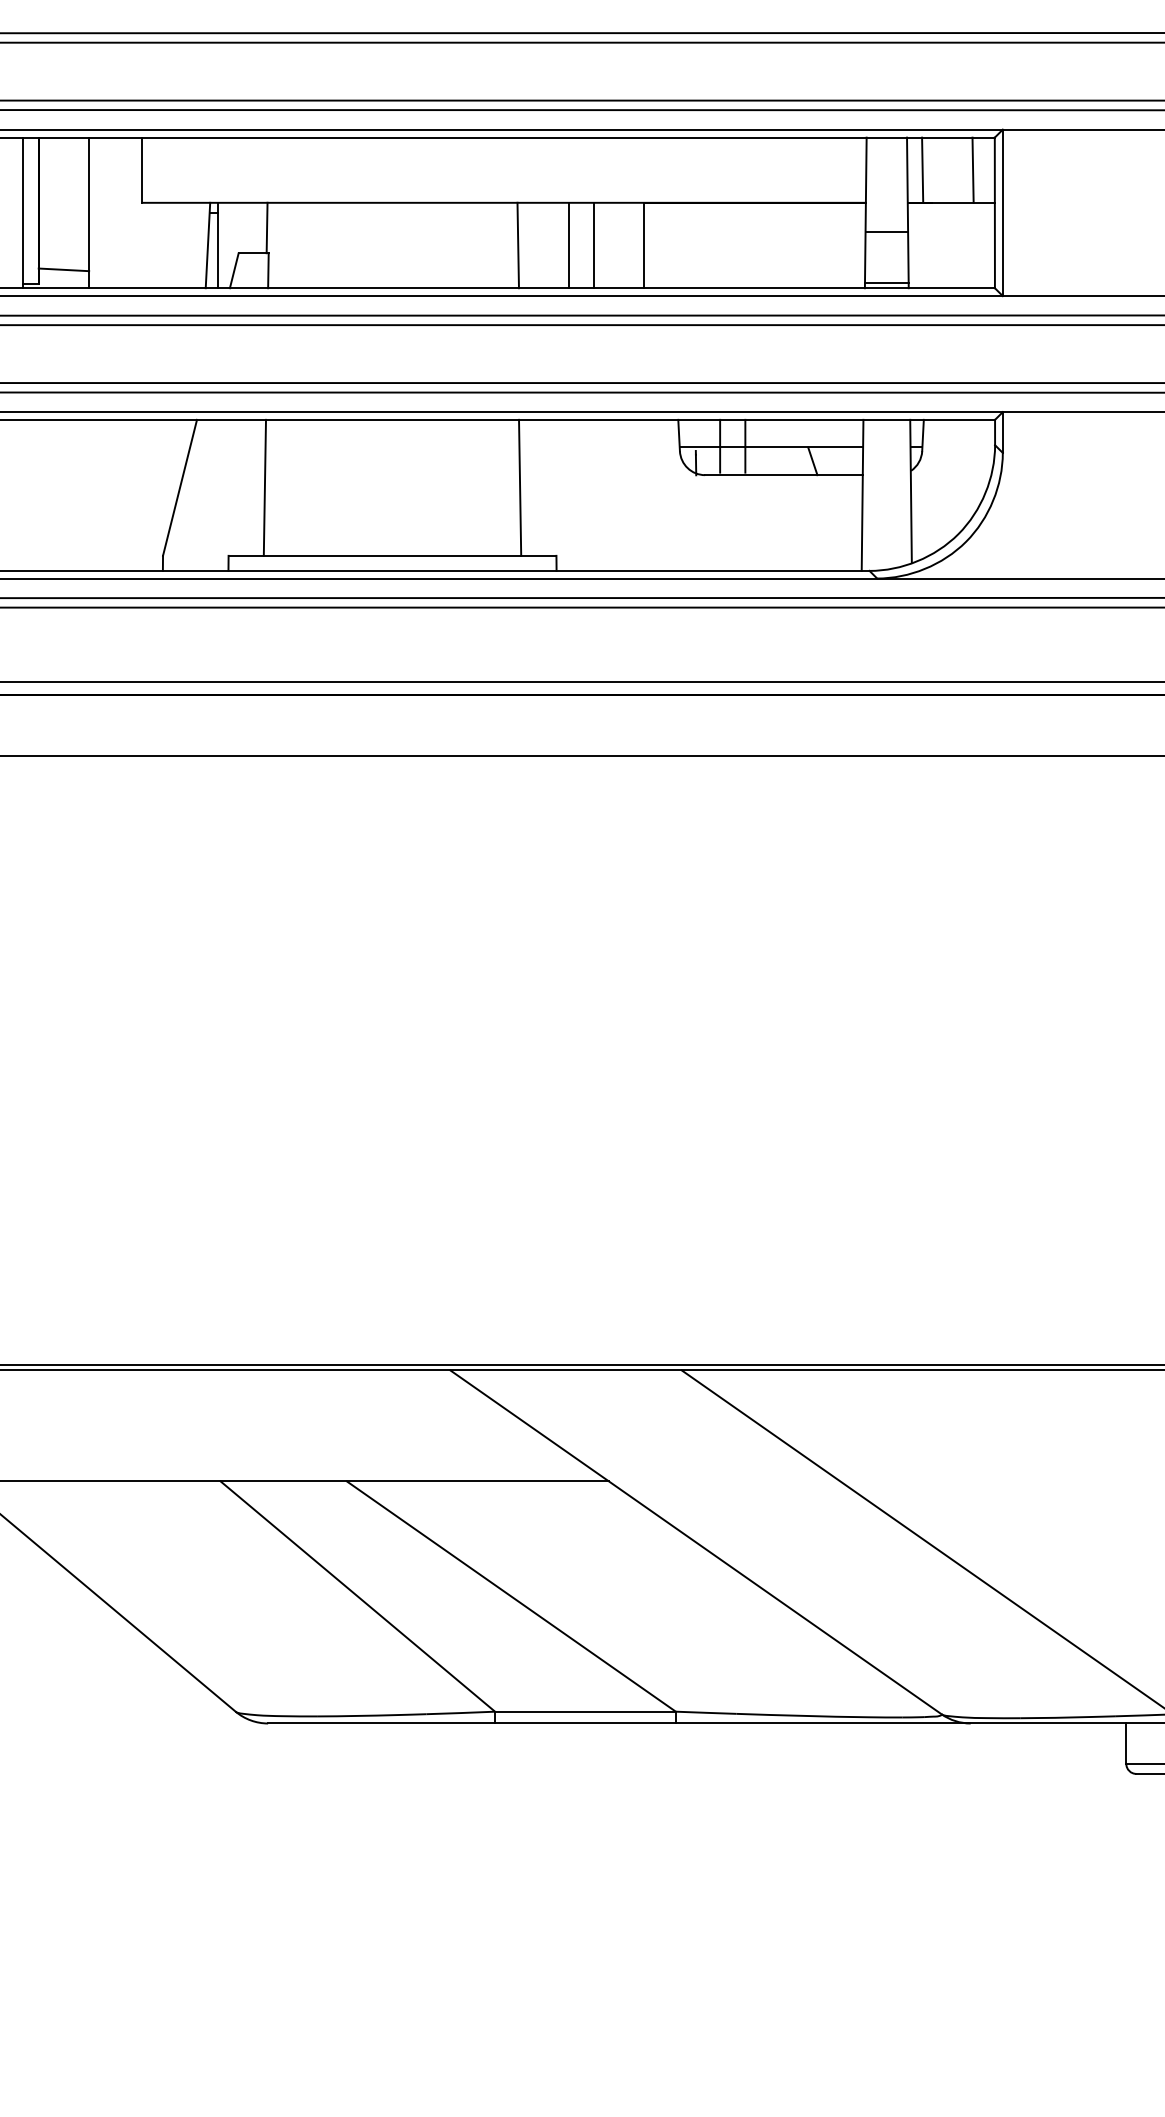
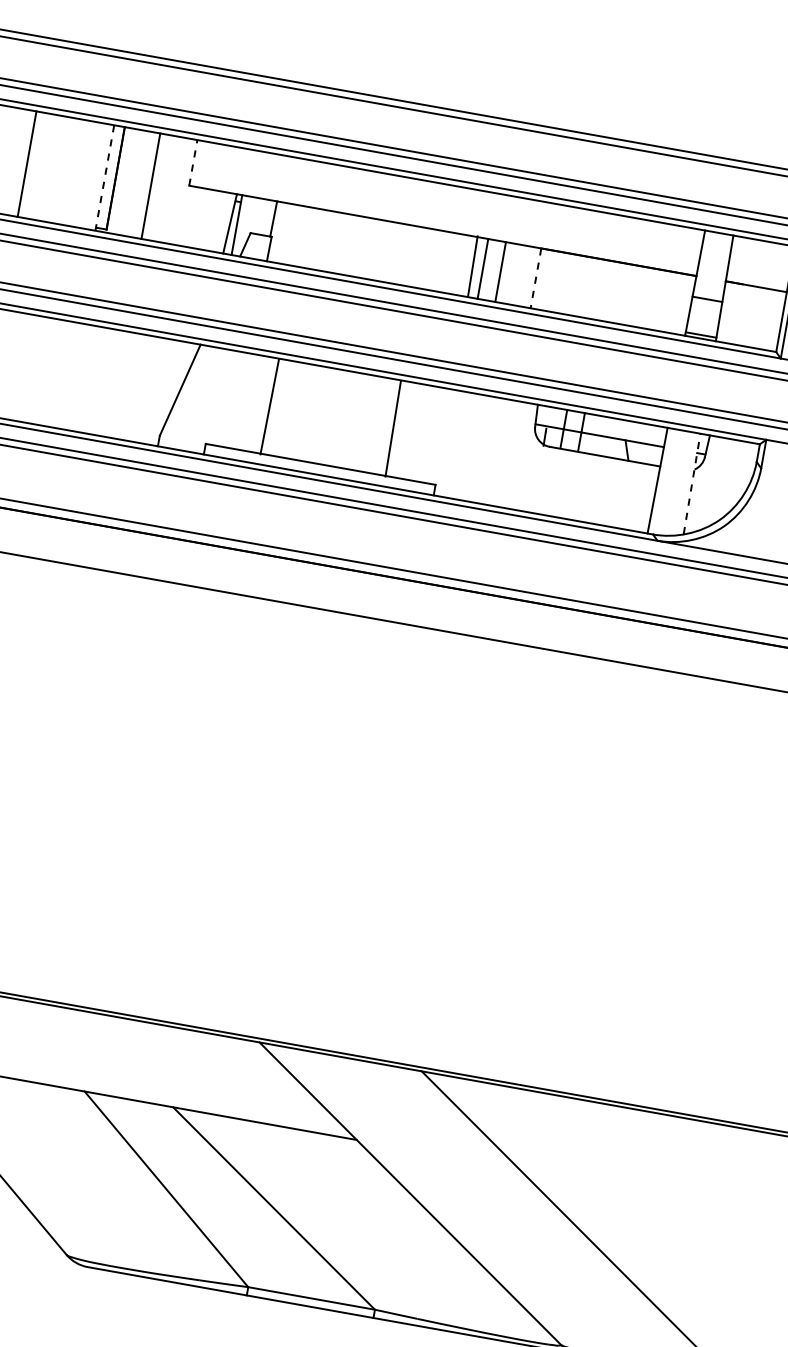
line: (922, 169) -> (740, 259), removed
line: (972, 169) -> (775, 266), removed
line: (142, 170) -> (193, 163), solid -> dashed
line: (23, 213) -> (104, 178), solid -> dashed
line: (517, 245) -> (472, 266), moved
line: (644, 245) -> (536, 278), solid -> dashed
line: (63, 269) -> (125, 222), removed
line: (264, 487) -> (269, 406), moved
line: (520, 487) -> (393, 428), moved
line: (911, 490) -> (692, 483), solid -> dashed

